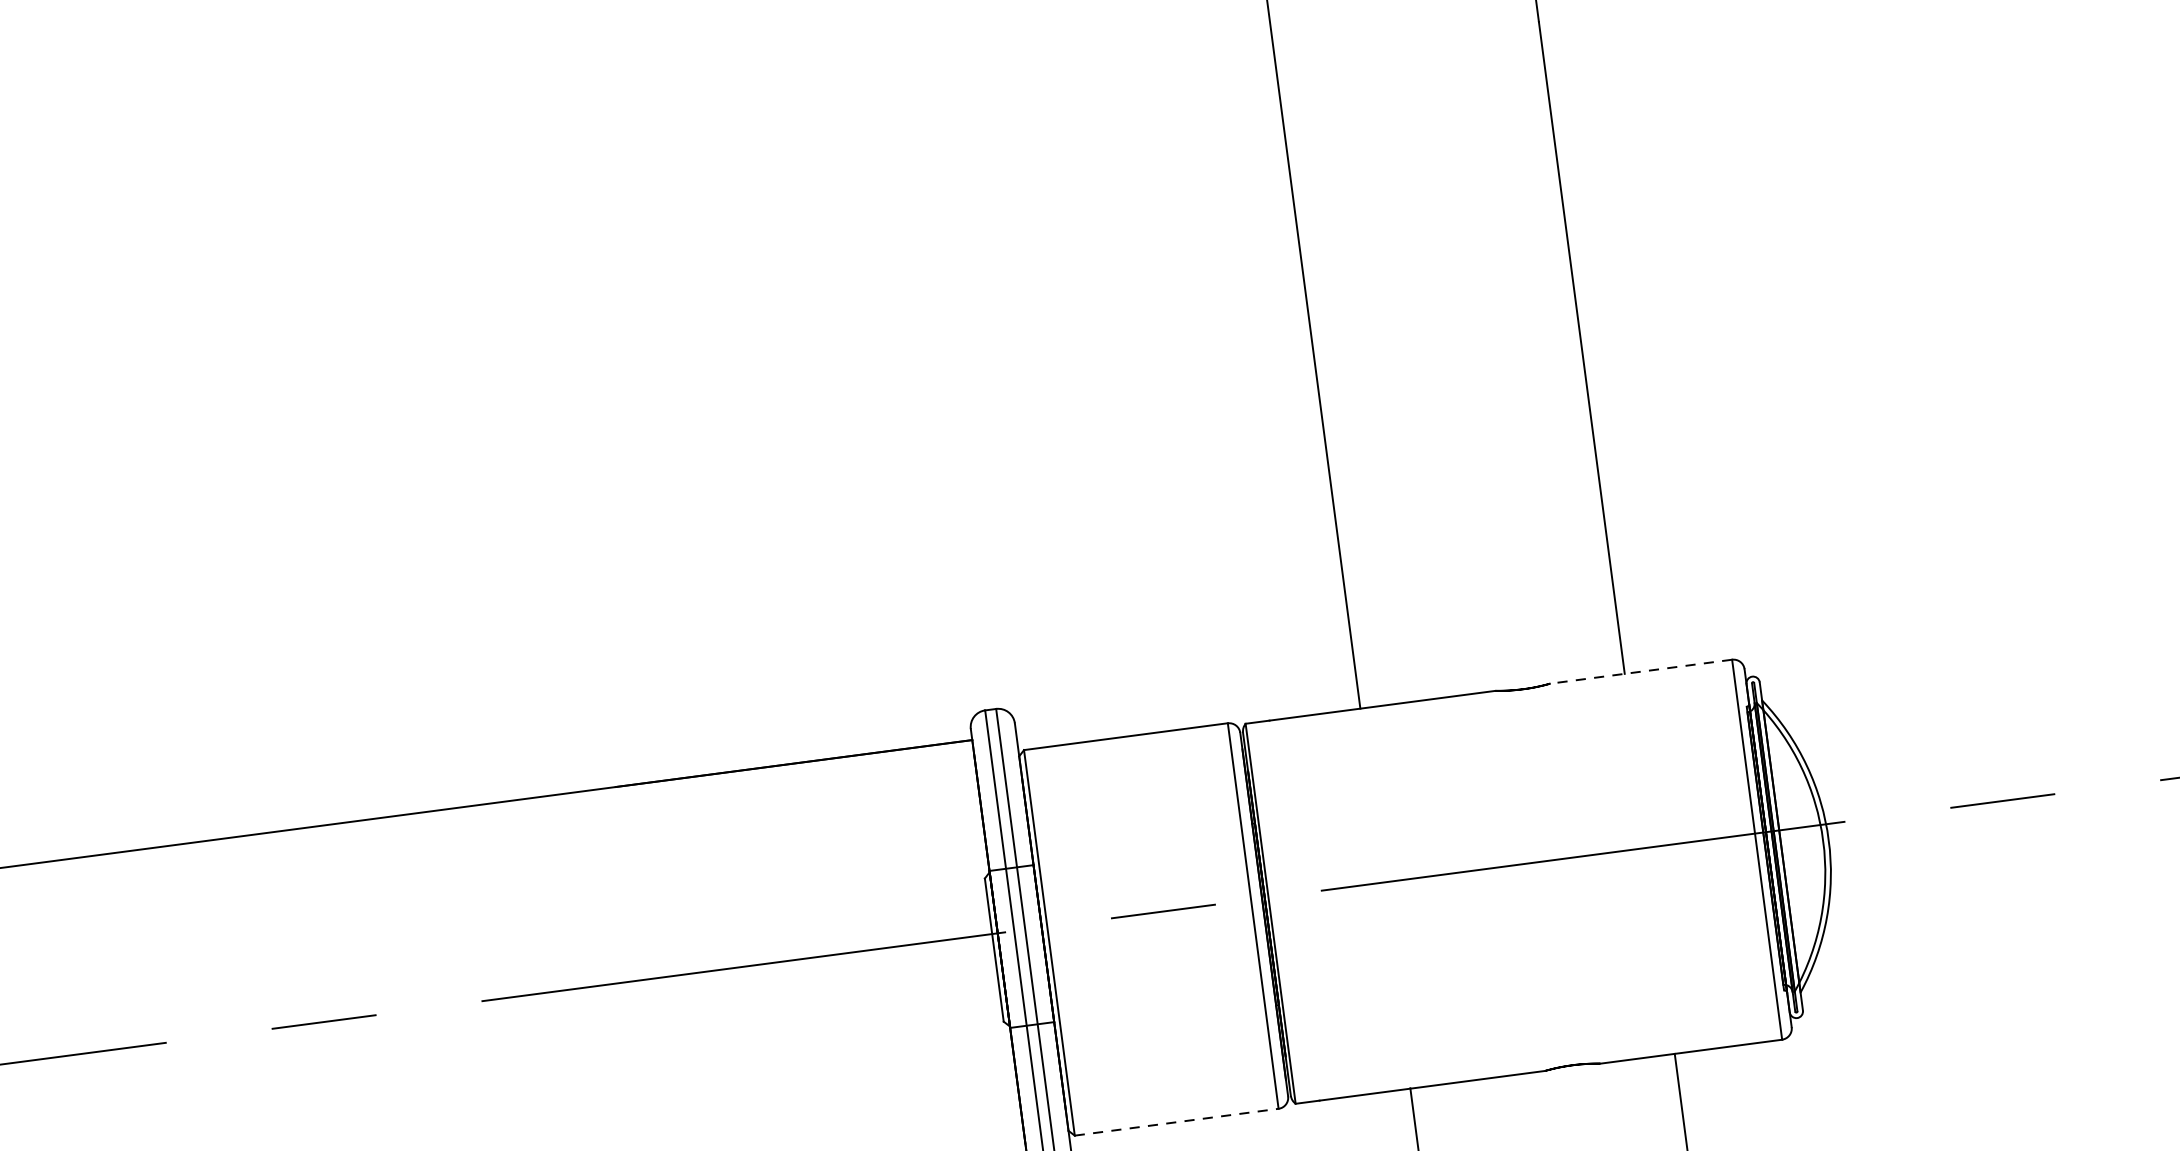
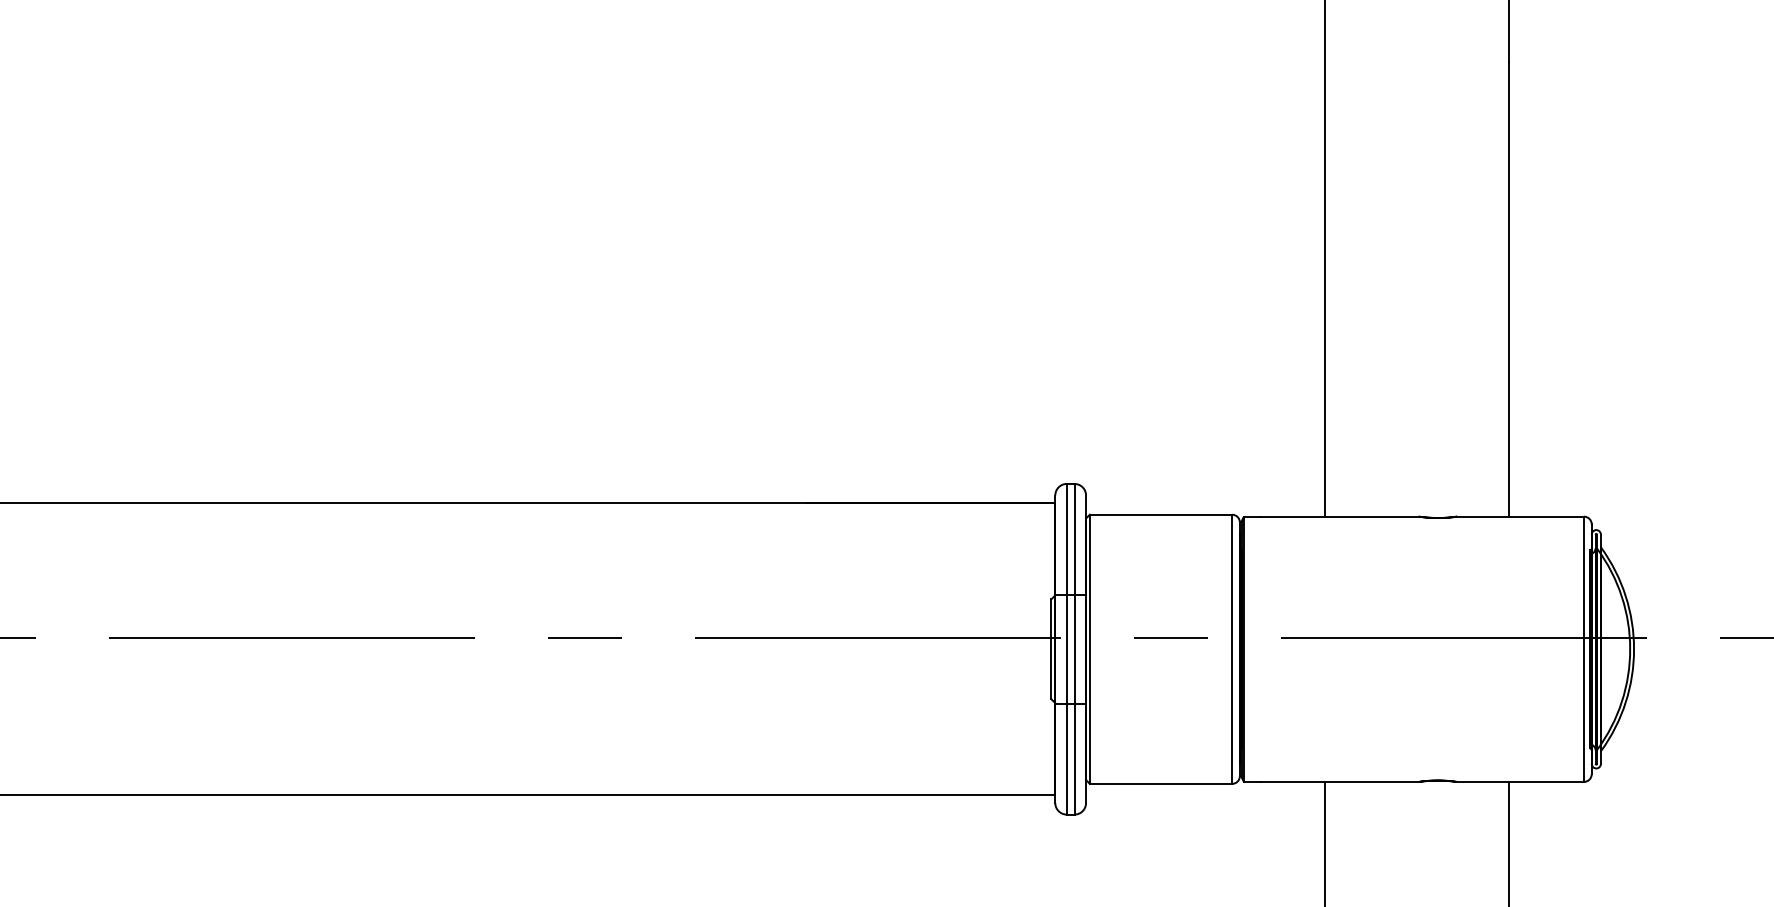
line: (1641, 671) -> (1520, 516), dashed -> solid
line: (1177, 1121) -> (1161, 783), dashed -> solid

